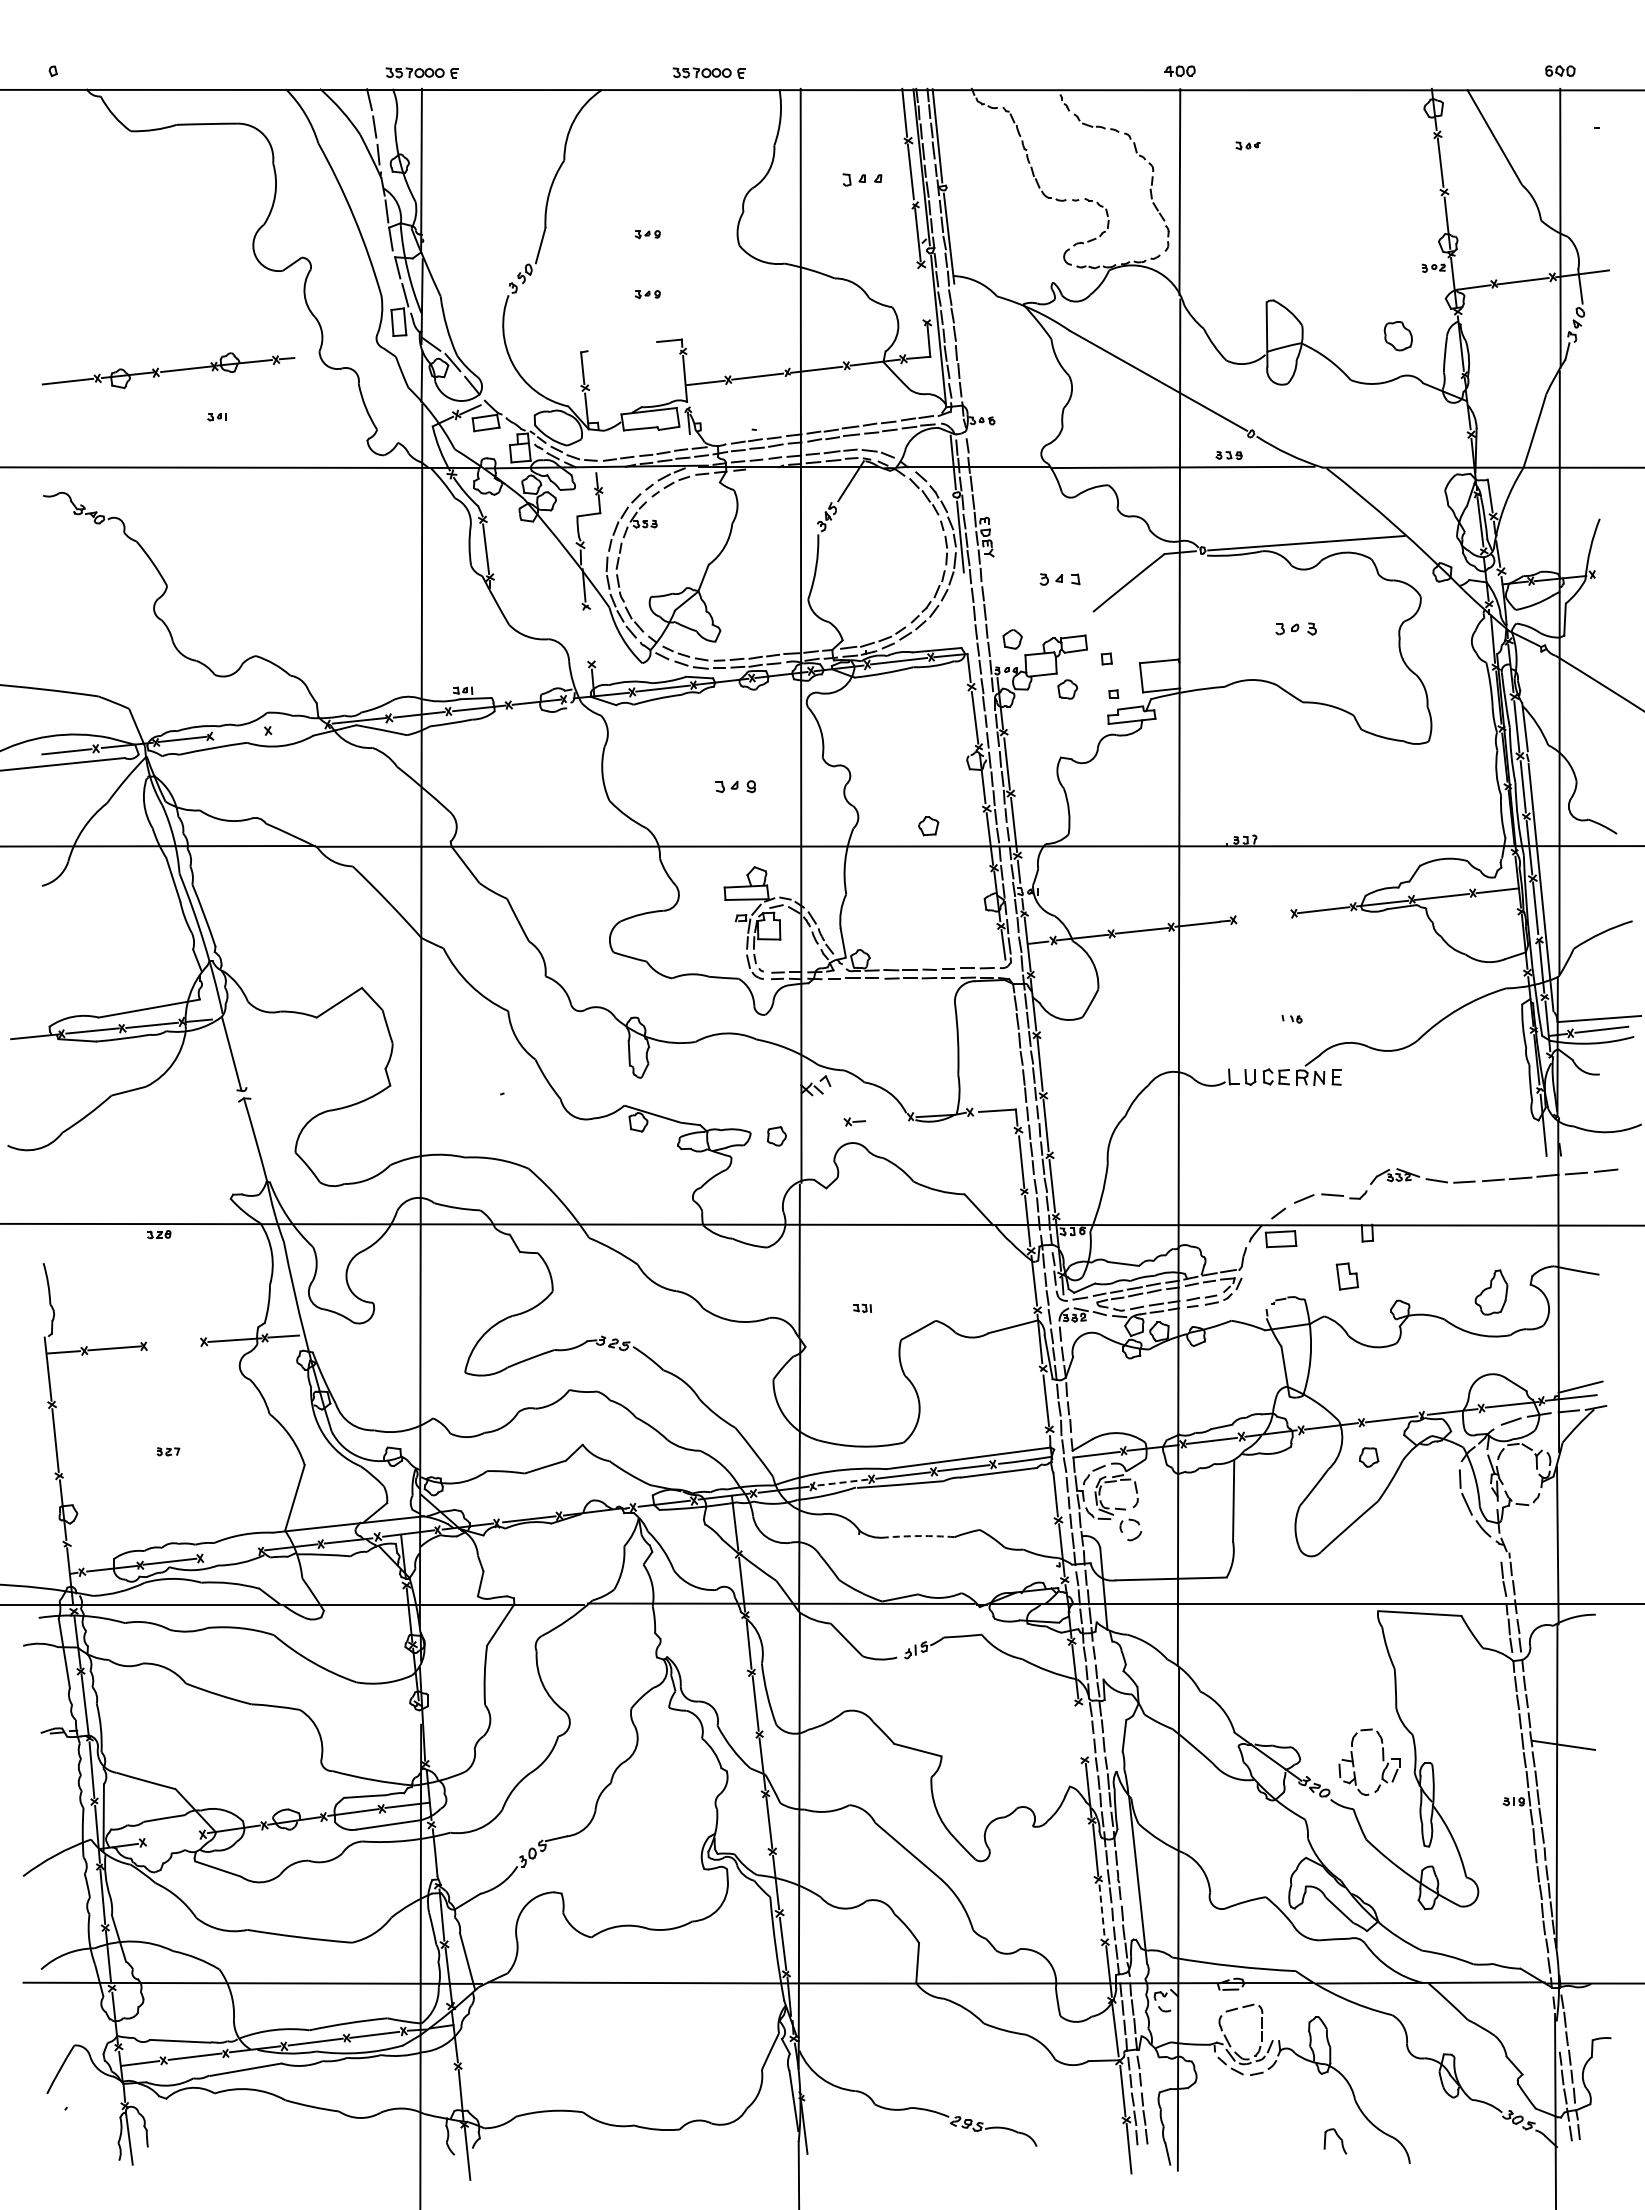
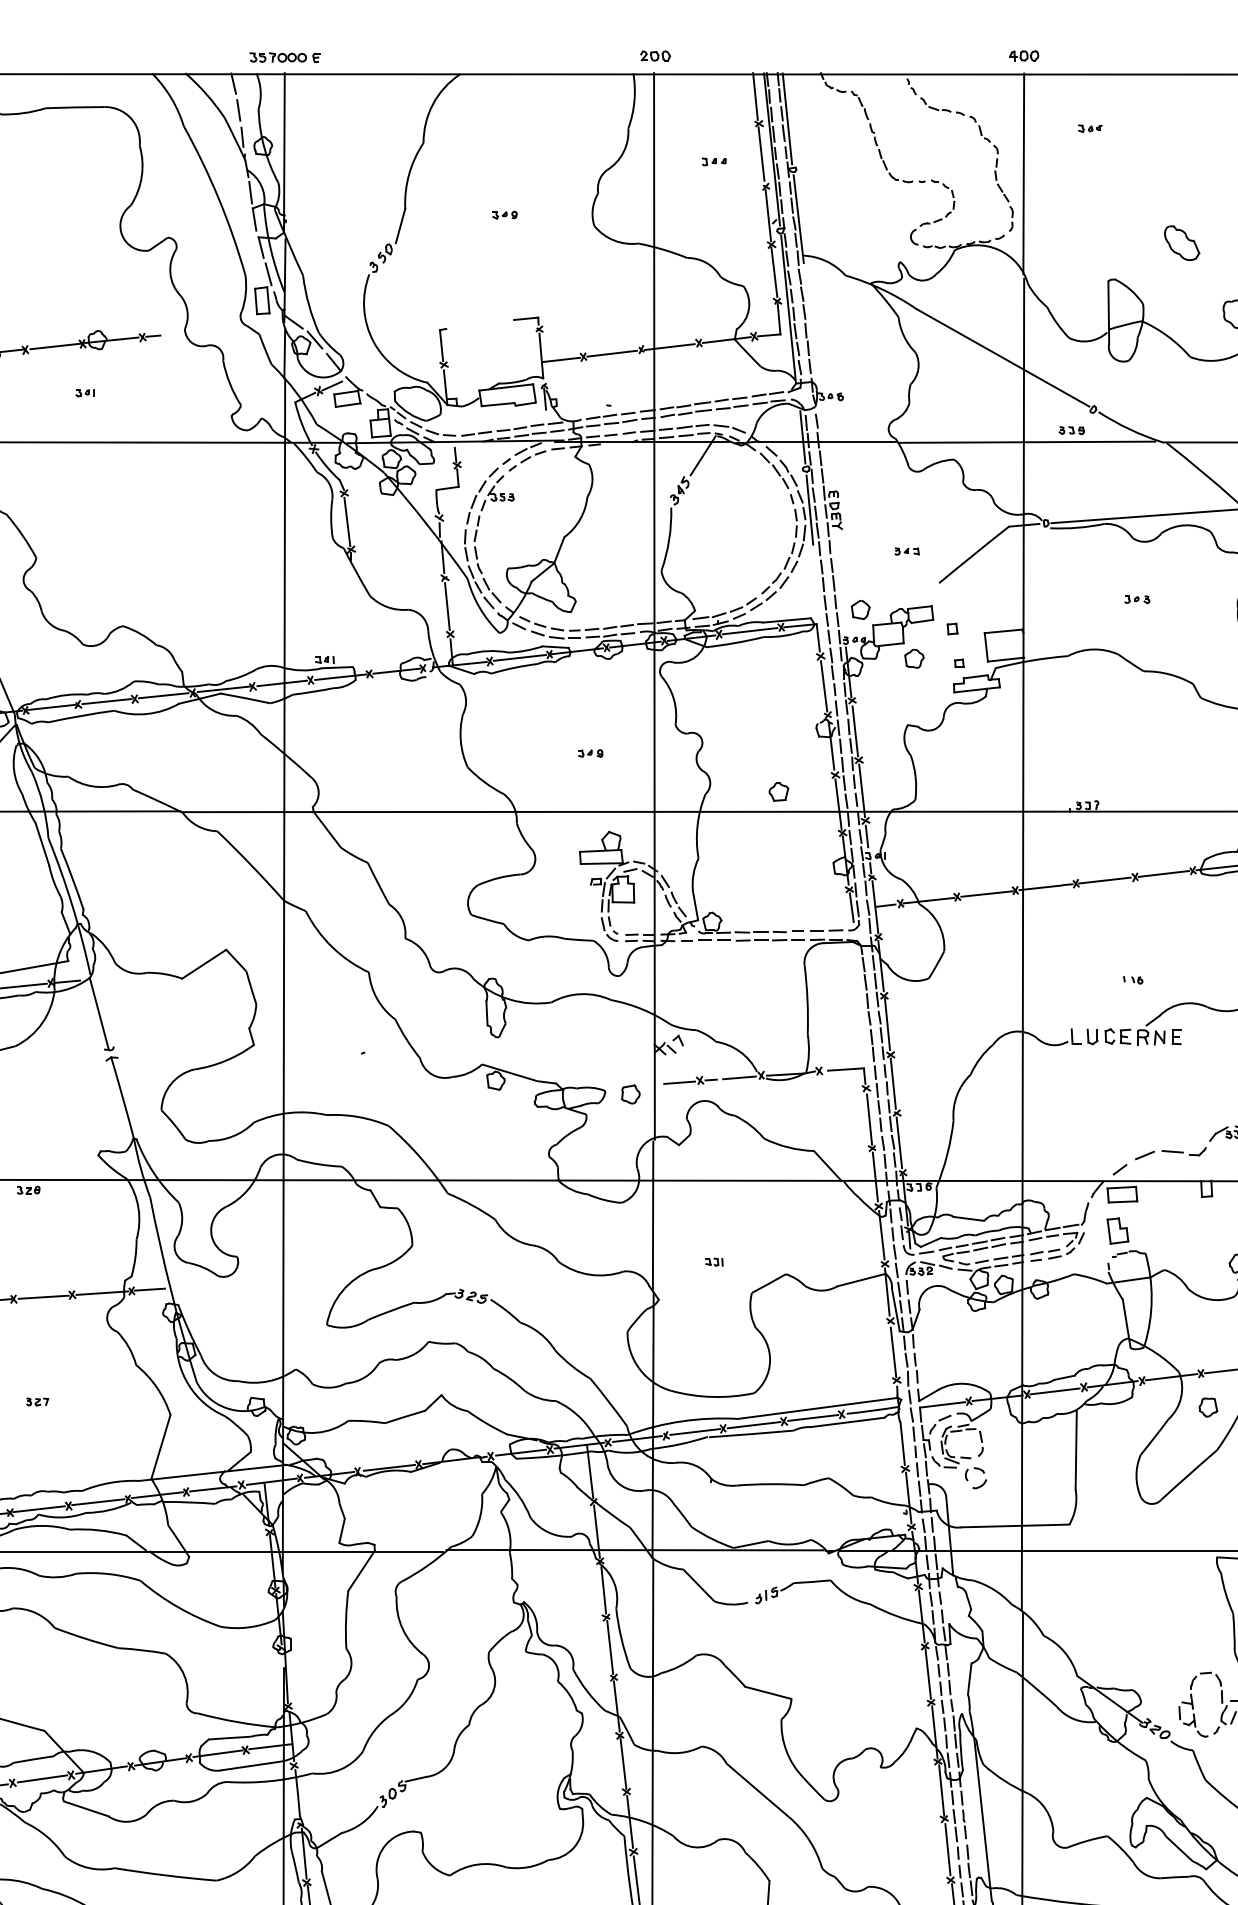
part: (802, 71) -> (655, 56), added
part: (708, 72) -> (564, 57), removed
part: (862, 179) -> (714, 161), size x0.62
part: (1341, 263) -> (1181, 243), added
line: (924, 293) -> (774, 272), added
part: (647, 294) -> (504, 273), removed
part: (1060, 579) -> (907, 551), size x0.62
part: (1296, 628) -> (1137, 599), size x0.62
line: (588, 636) -> (447, 607), added
line: (297, 727) -> (163, 695), added
line: (239, 733) -> (106, 701), added
part: (735, 786) -> (590, 753), size x0.62
line: (1262, 916) -> (1104, 880), added
line: (888, 1118) -> (739, 1077), added
line: (826, 1124) -> (679, 1082), added
part: (1347, 1276) -> (1117, 1231), moved
line: (174, 1343) -> (43, 1296), added
line: (842, 1482) -> (694, 1431), dashed -> solid
arc: (919, 1536) -> (769, 1484), dashed -> solid
line: (230, 1554) -> (98, 1502), added
line: (1081, 1730) -> (927, 1673), added
line: (173, 1837) -> (42, 1778), added
line: (1102, 1911) -> (948, 1850), dashed -> solid

